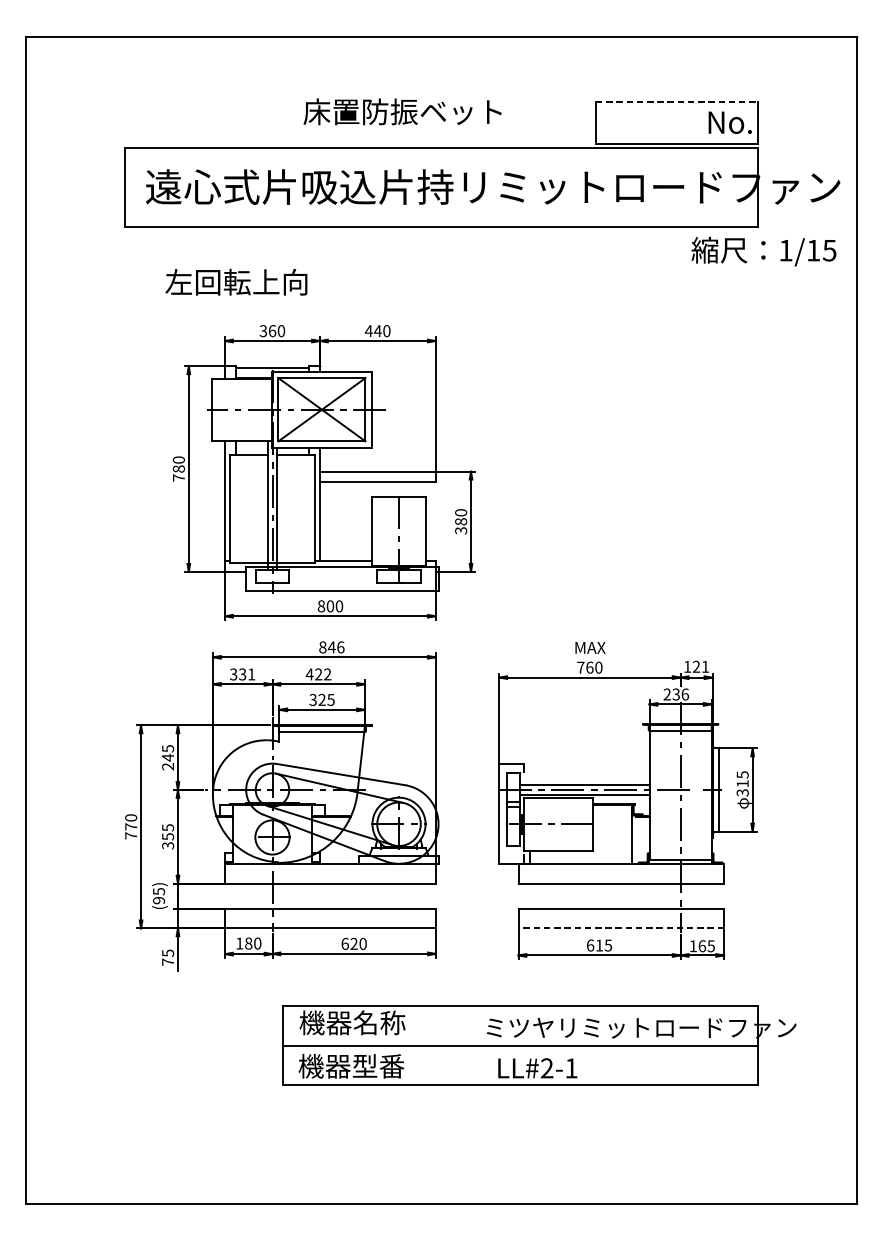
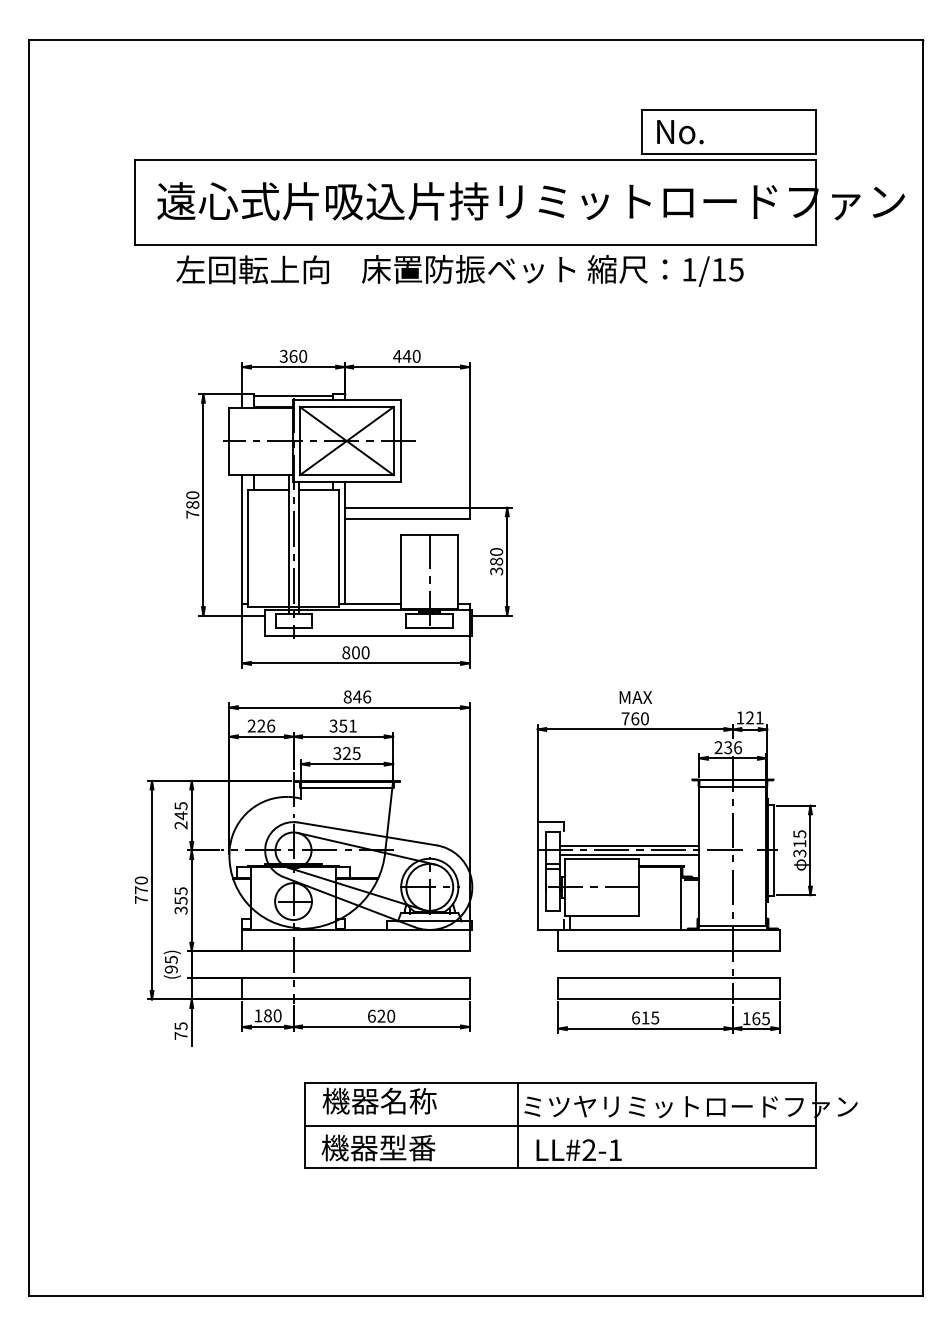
line: (677, 101) -> (729, 109), dashed -> solid
text: (402, 111) -> (468, 269), moved
text: (730, 123) -> (680, 132), moved
text: (763, 251) -> (665, 270), moved
text: (236, 281) -> (252, 269), moved
text: (242, 673) -> (261, 725), 331 -> 226
text: (317, 673) -> (342, 725), 422 -> 351
line: (621, 928) -> (669, 999), dashed -> solid
line: (481, 1045) -> (518, 1125), added

